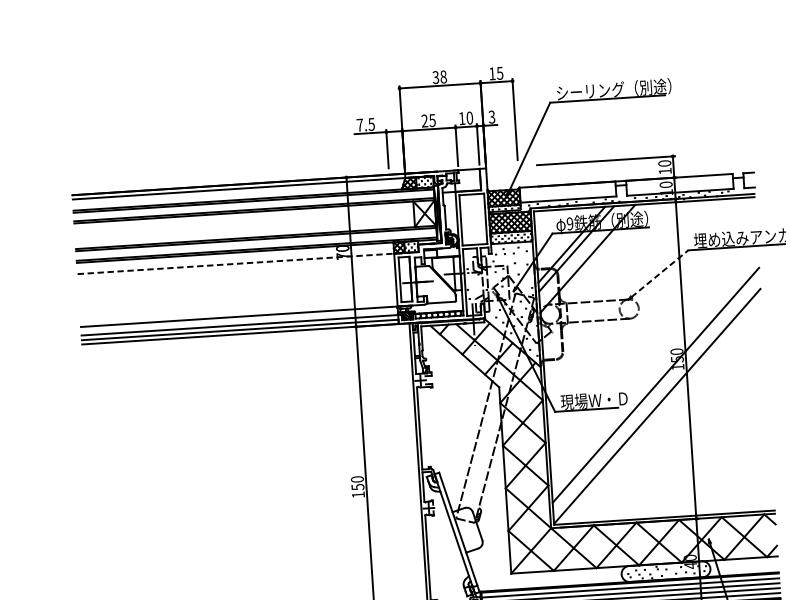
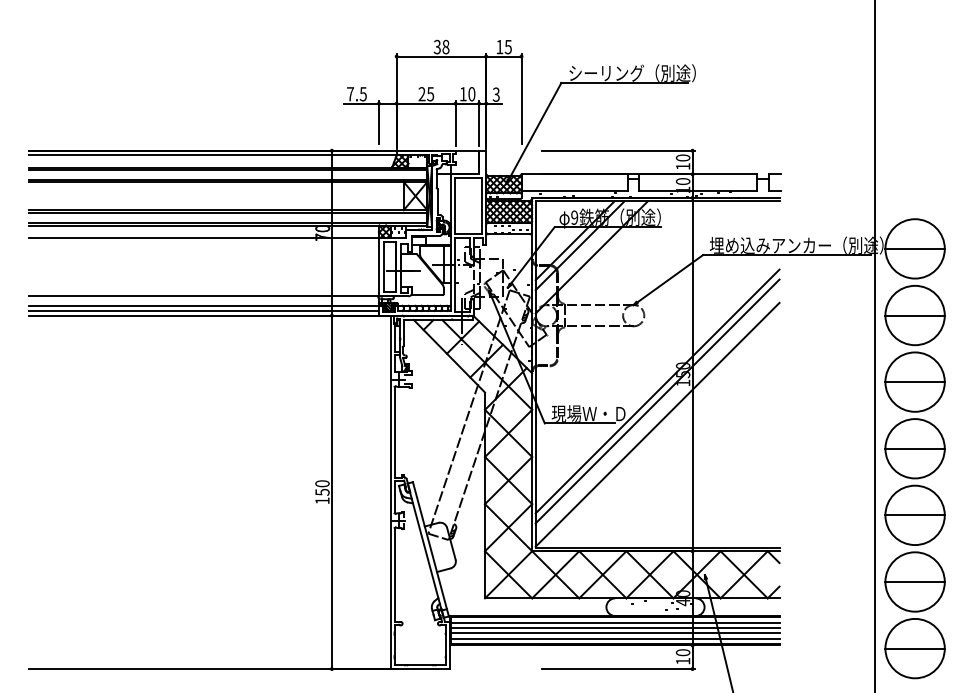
line: (243, 262) -> (212, 237), dashed -> solid
line: (659, 274) -> (669, 279), dashed -> solid
line: (655, 376) -> (657, 391), added

